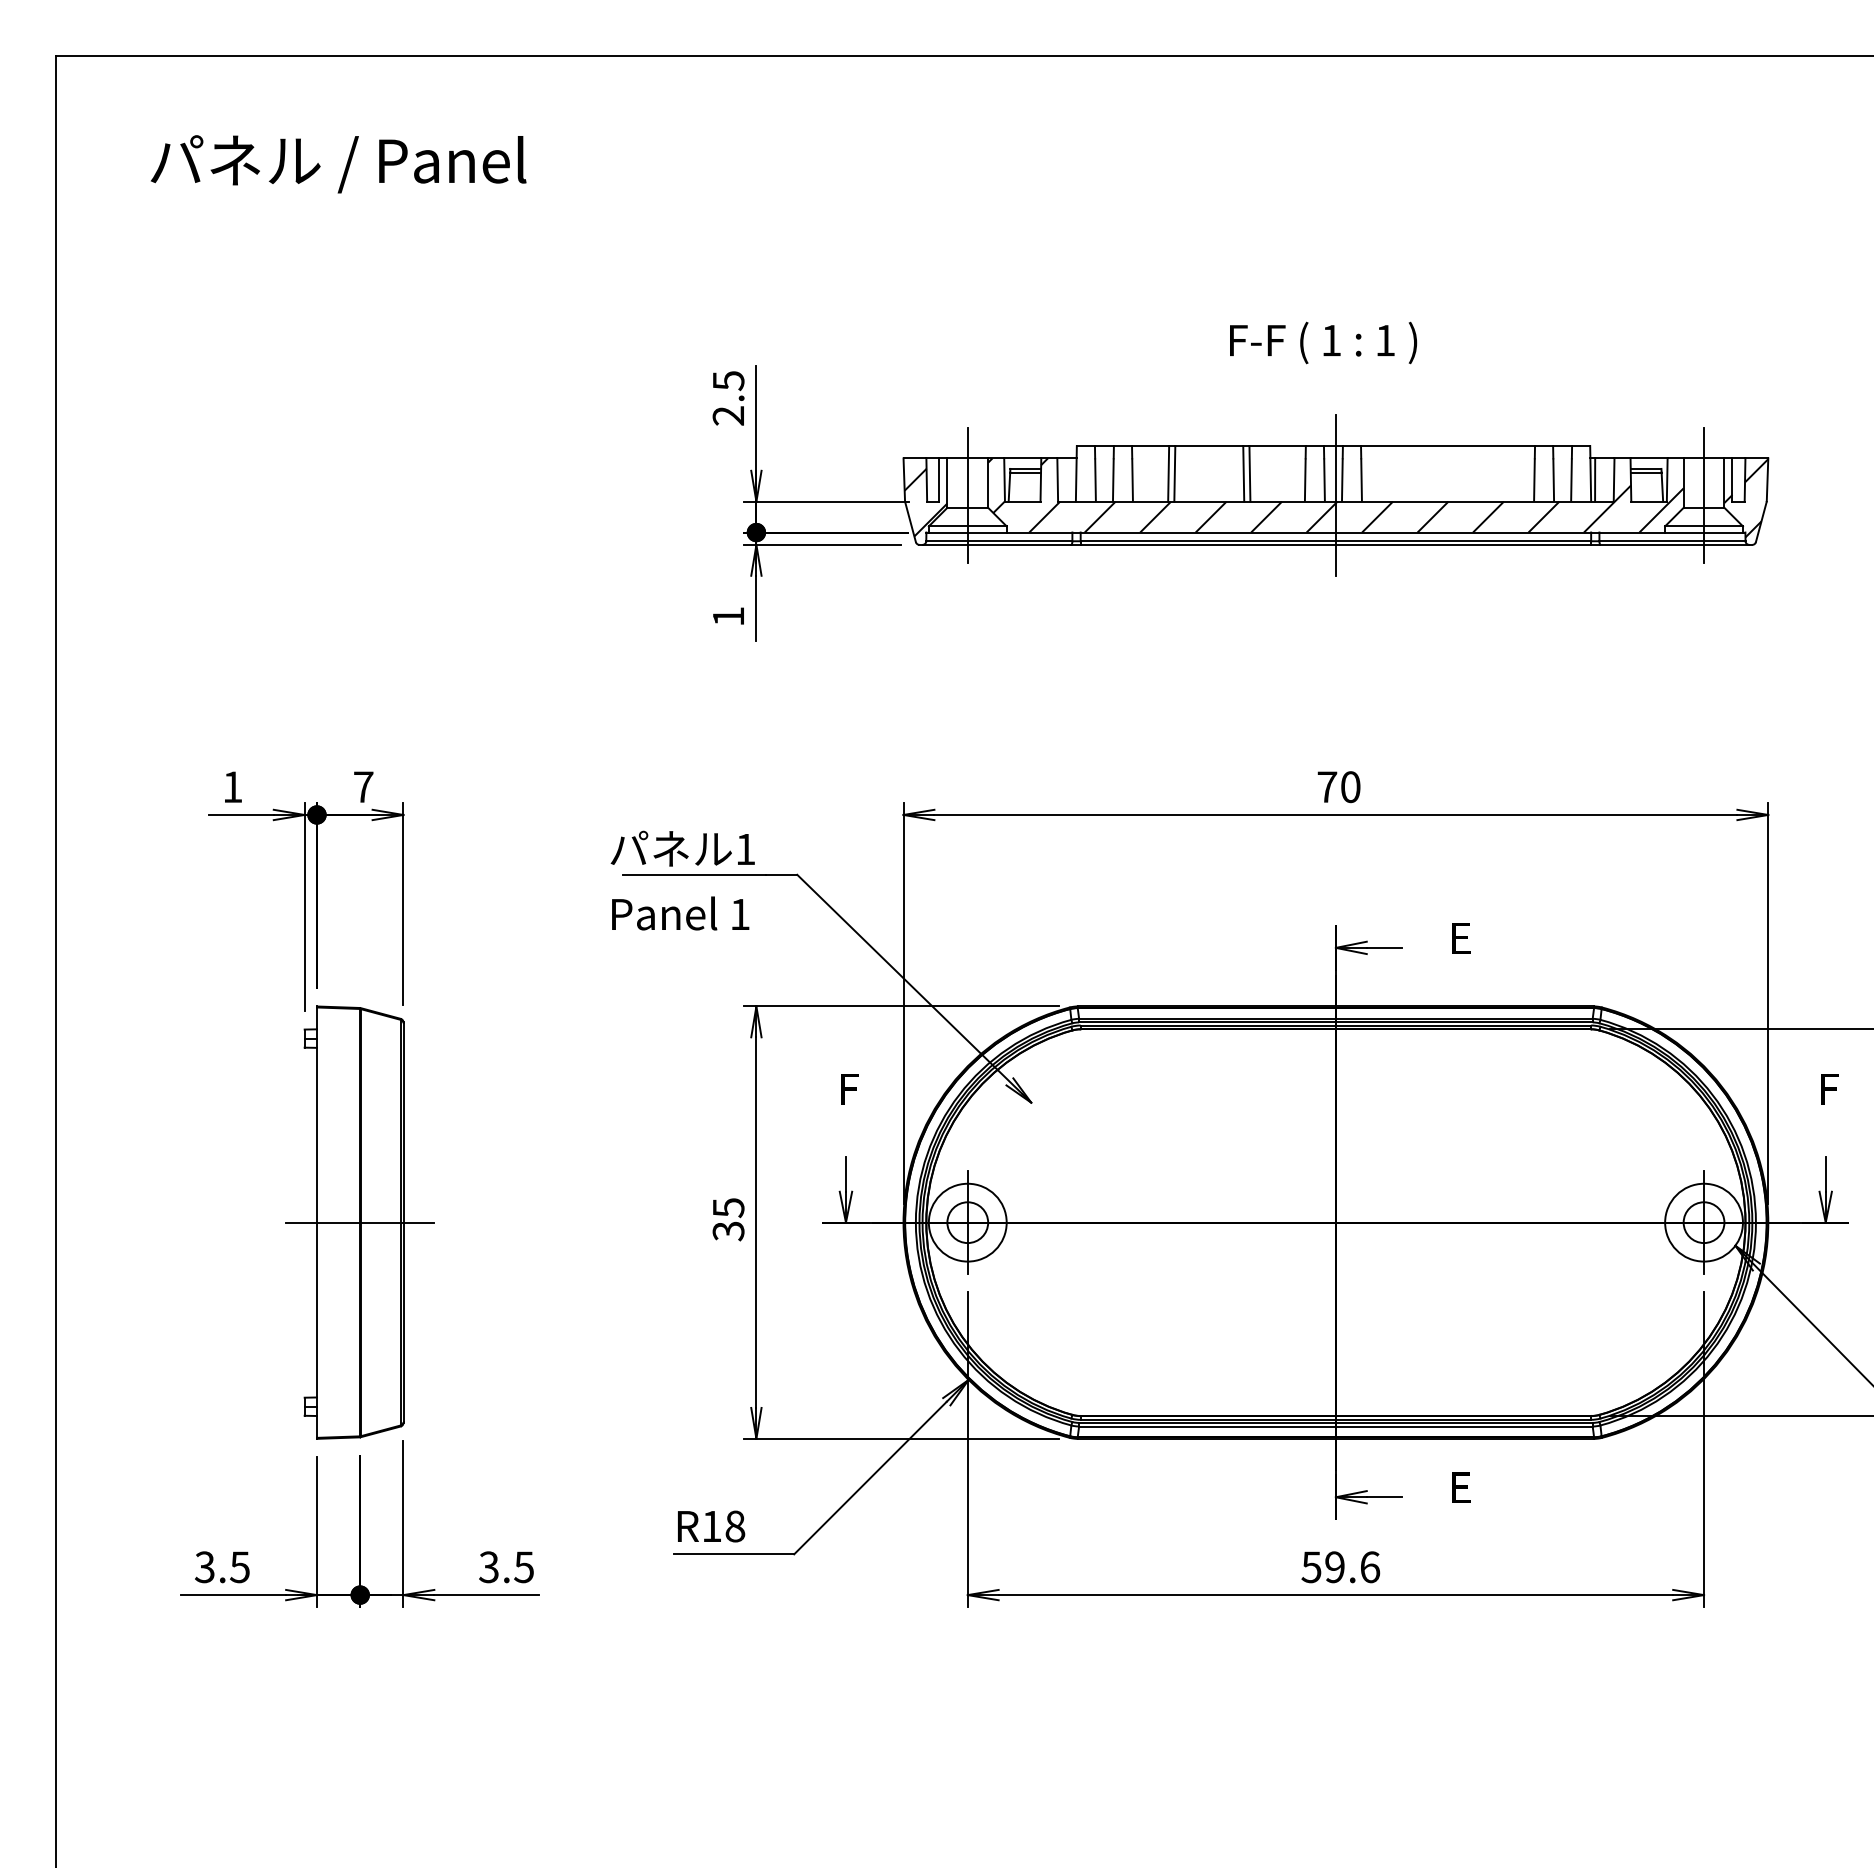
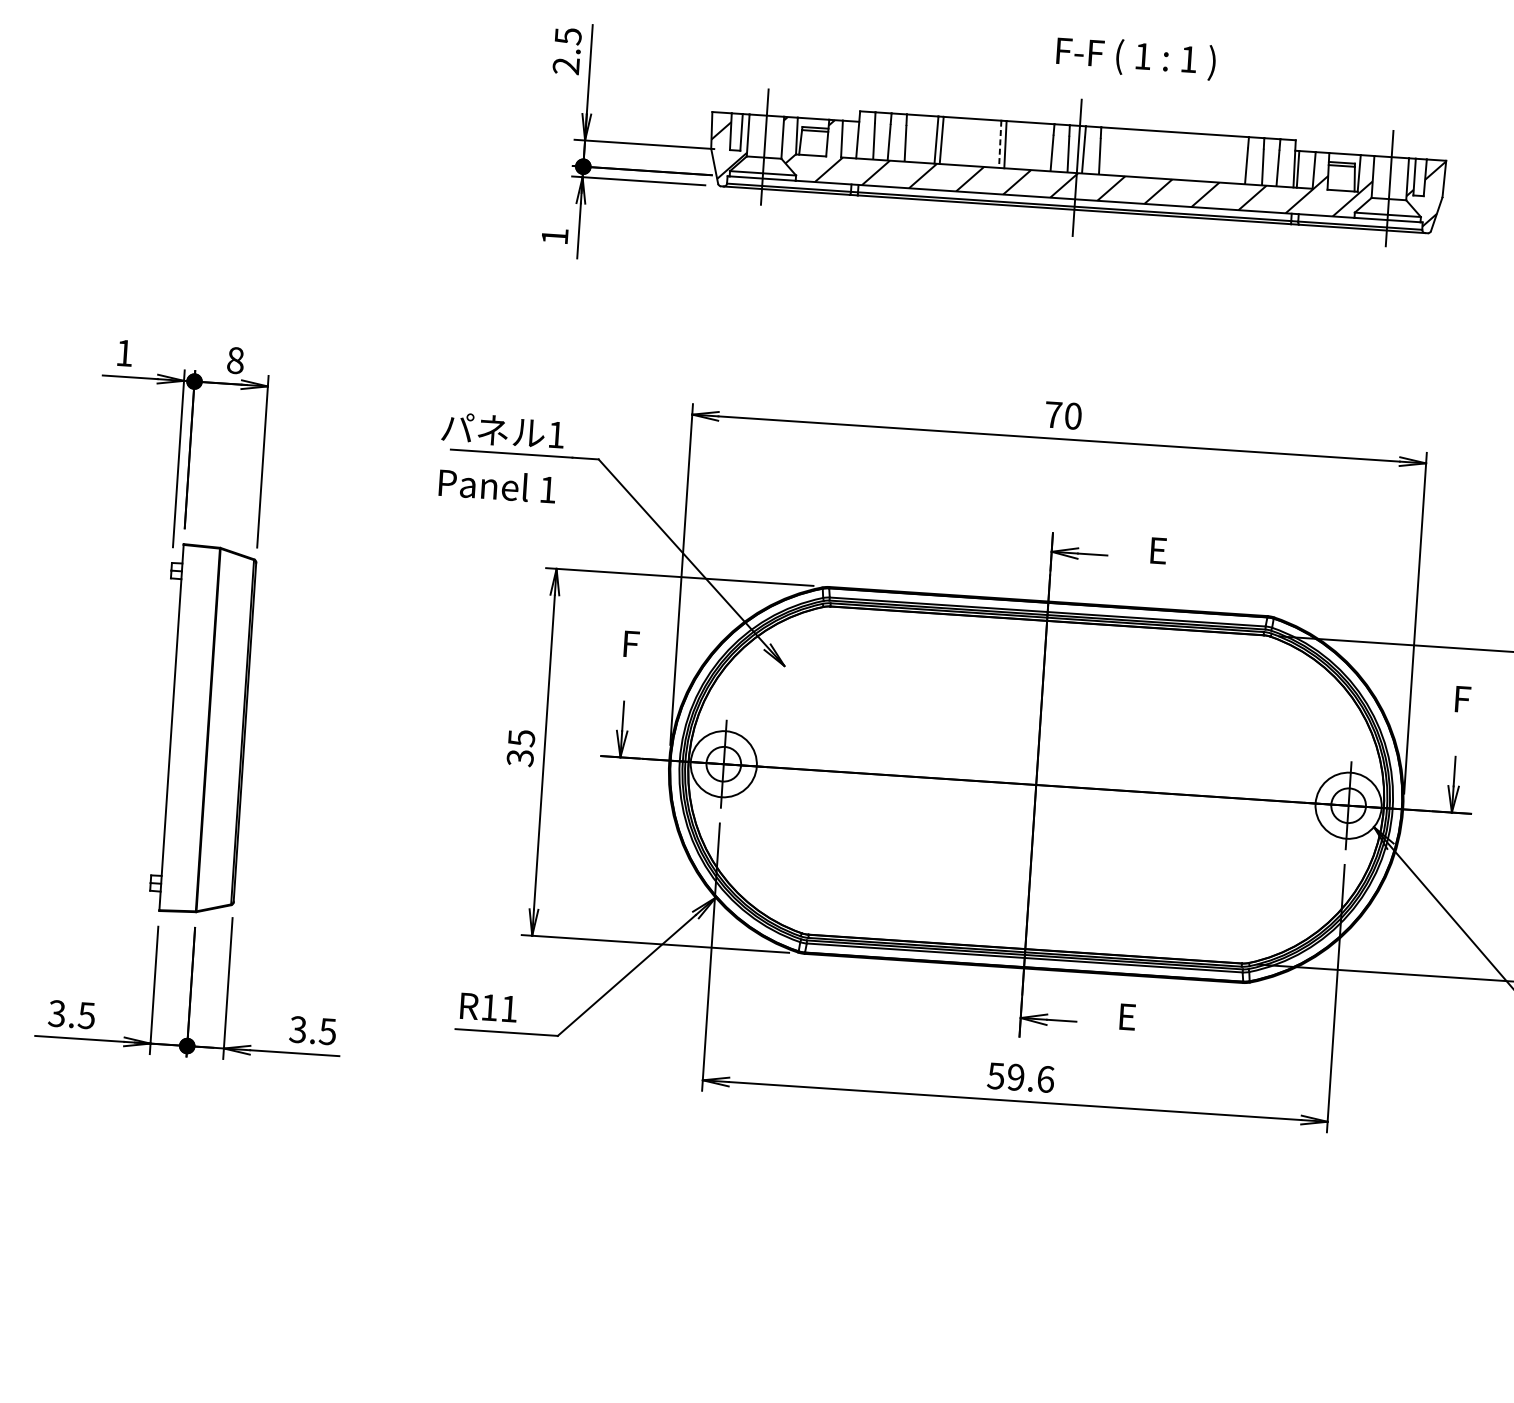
text: (1323, 342) -> (1136, 57), moved
line: (1243, 473) -> (1000, 144), solid -> dashed
text: (363, 787) -> (235, 360), 7 -> 8
line: (360, 1222) -> (208, 729), removed
text: (735, 1526) -> (509, 1008), R18 -> R11

